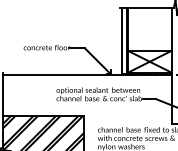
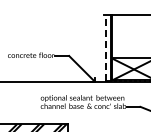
line: (121, 40) -> (105, 48), solid -> dashed

